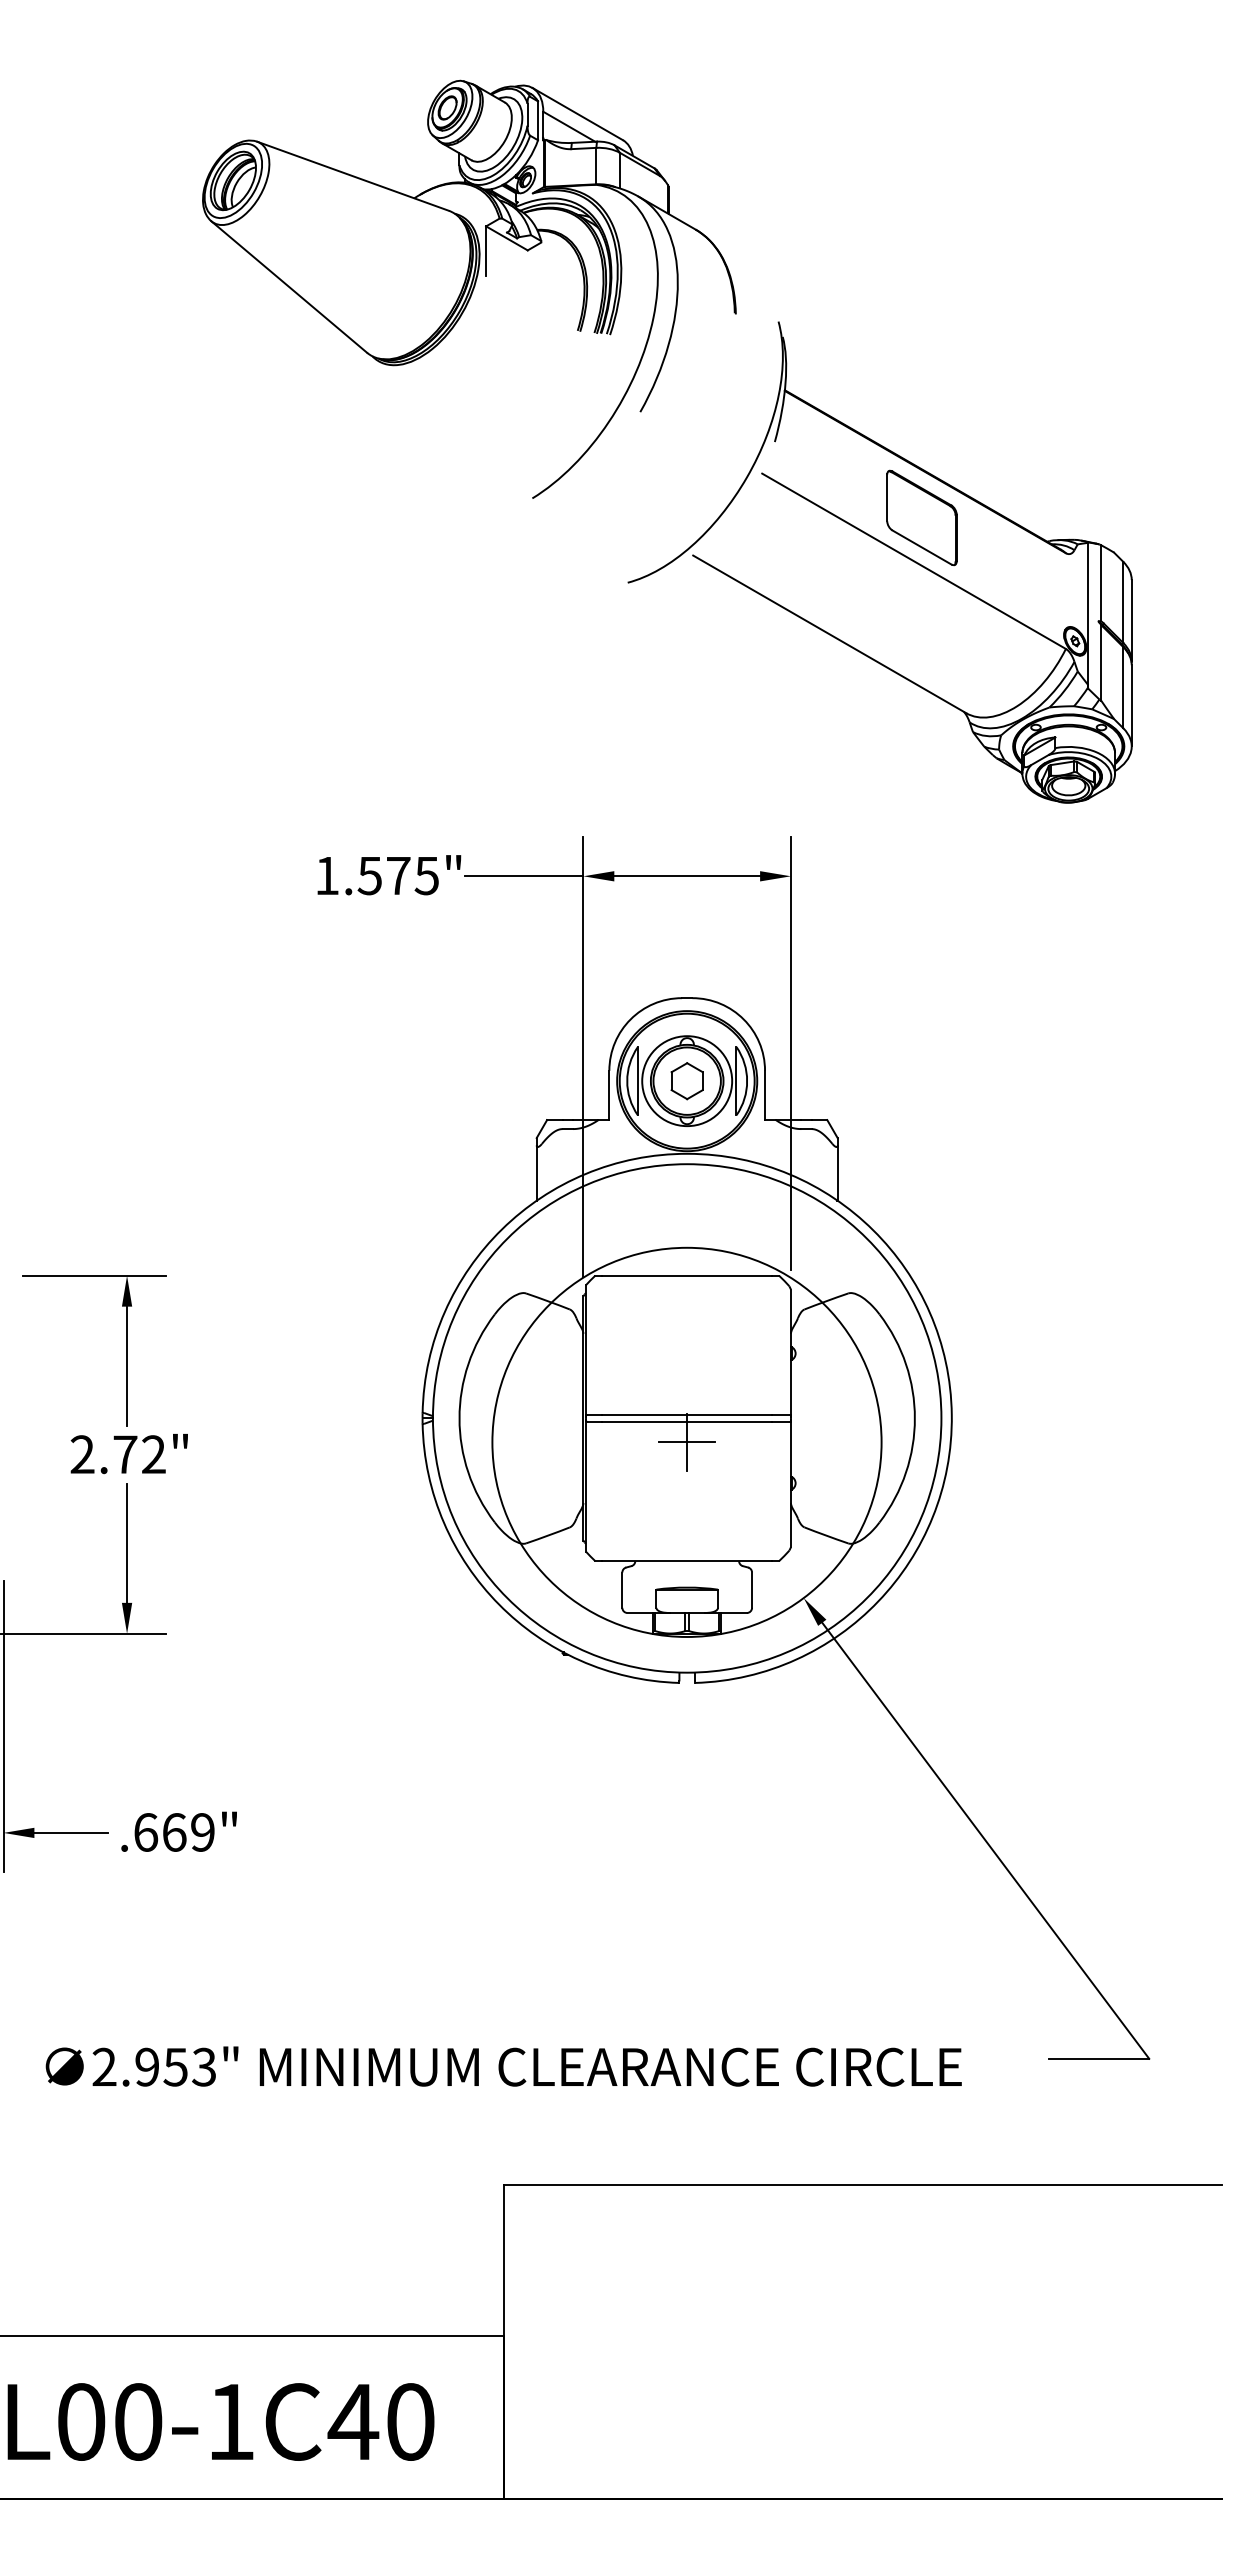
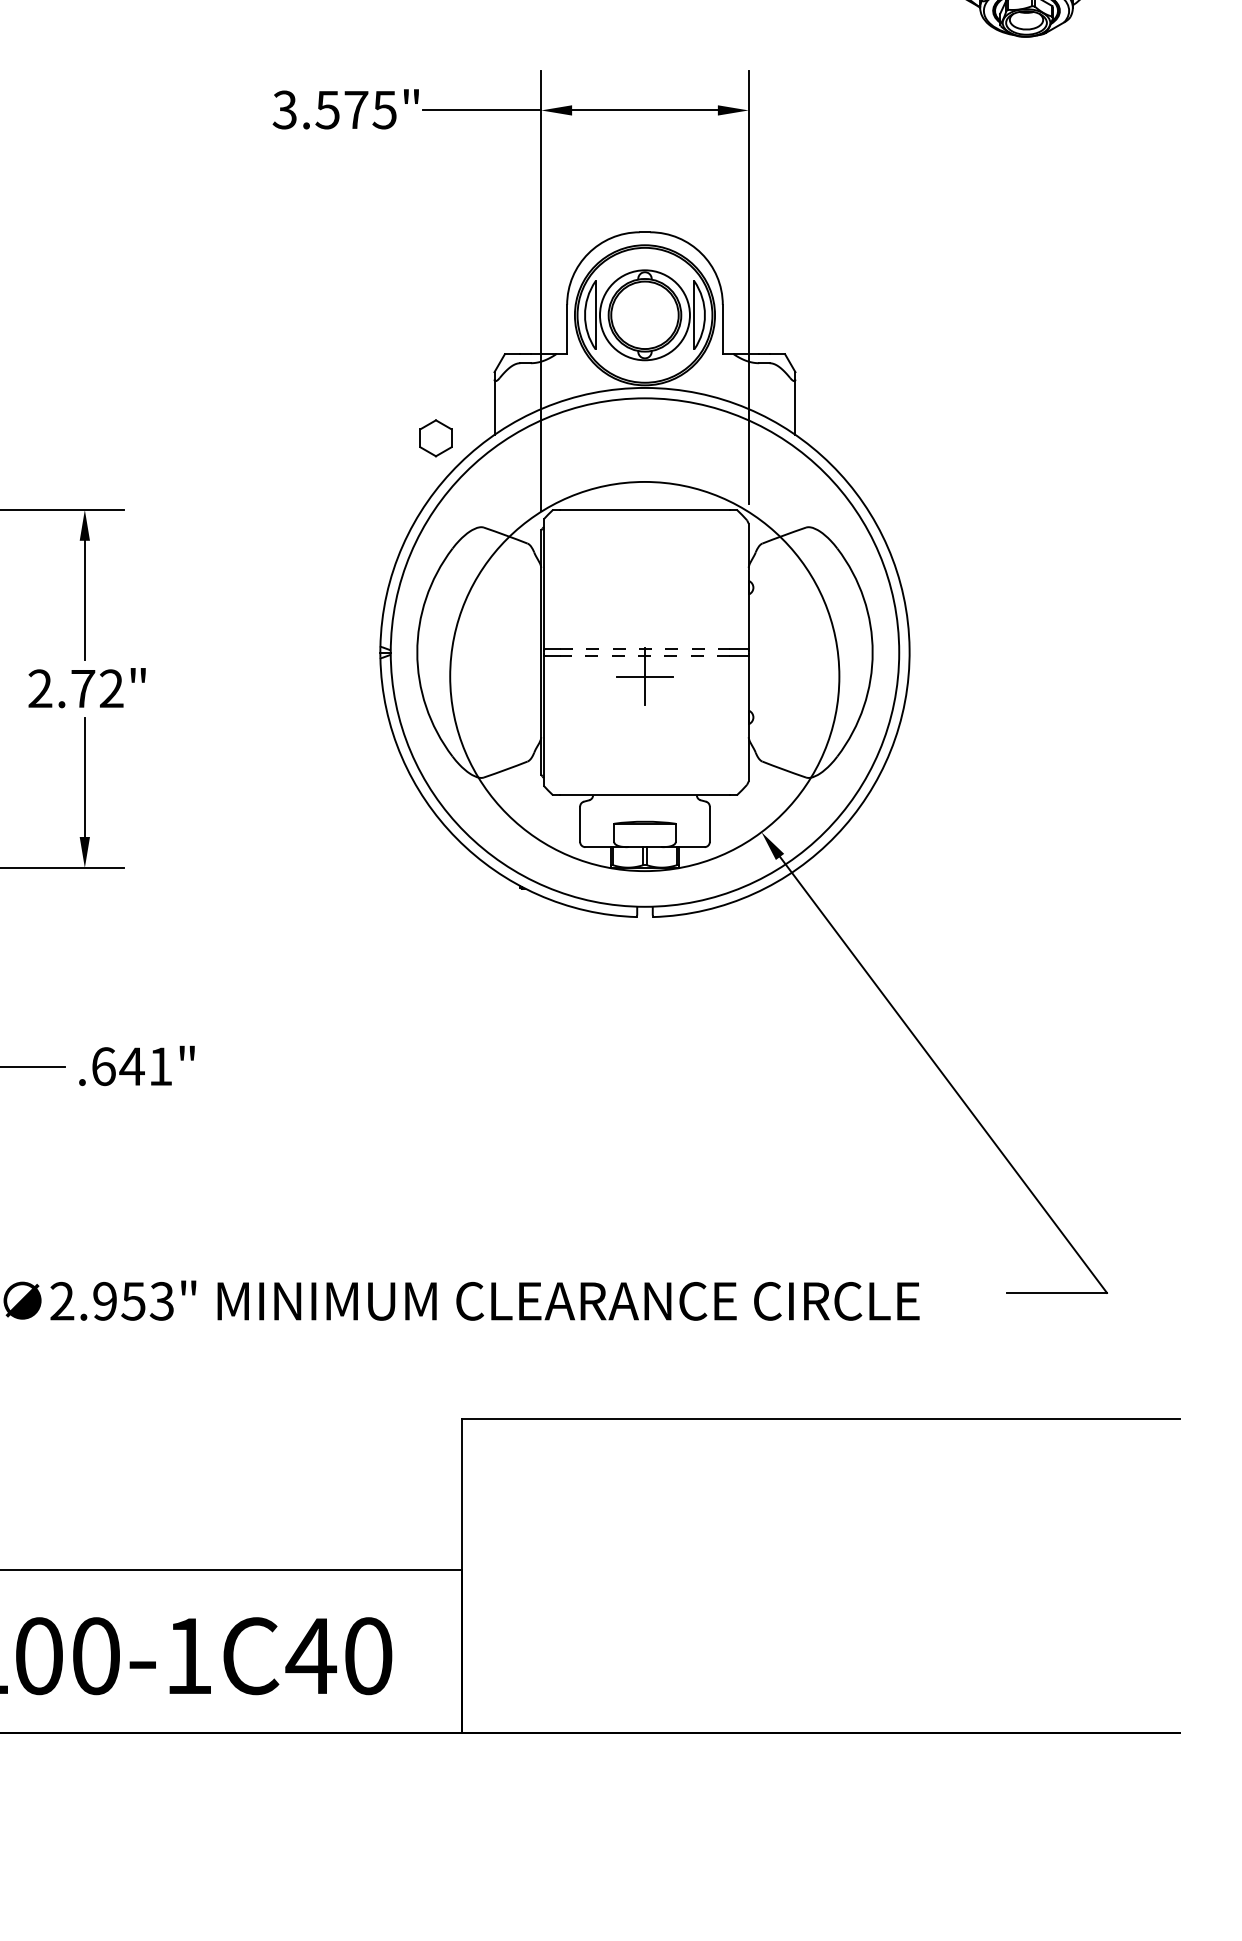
text: (326, 875) -> (284, 109), 1.575" -> 3.575"
part: (686, 1081) -> (435, 438), moved
line: (687, 1414) -> (645, 648), solid -> dashed
line: (686, 1421) -> (644, 655), solid -> dashed
text: (187, 1832) -> (145, 1066), .669" -> .641"

